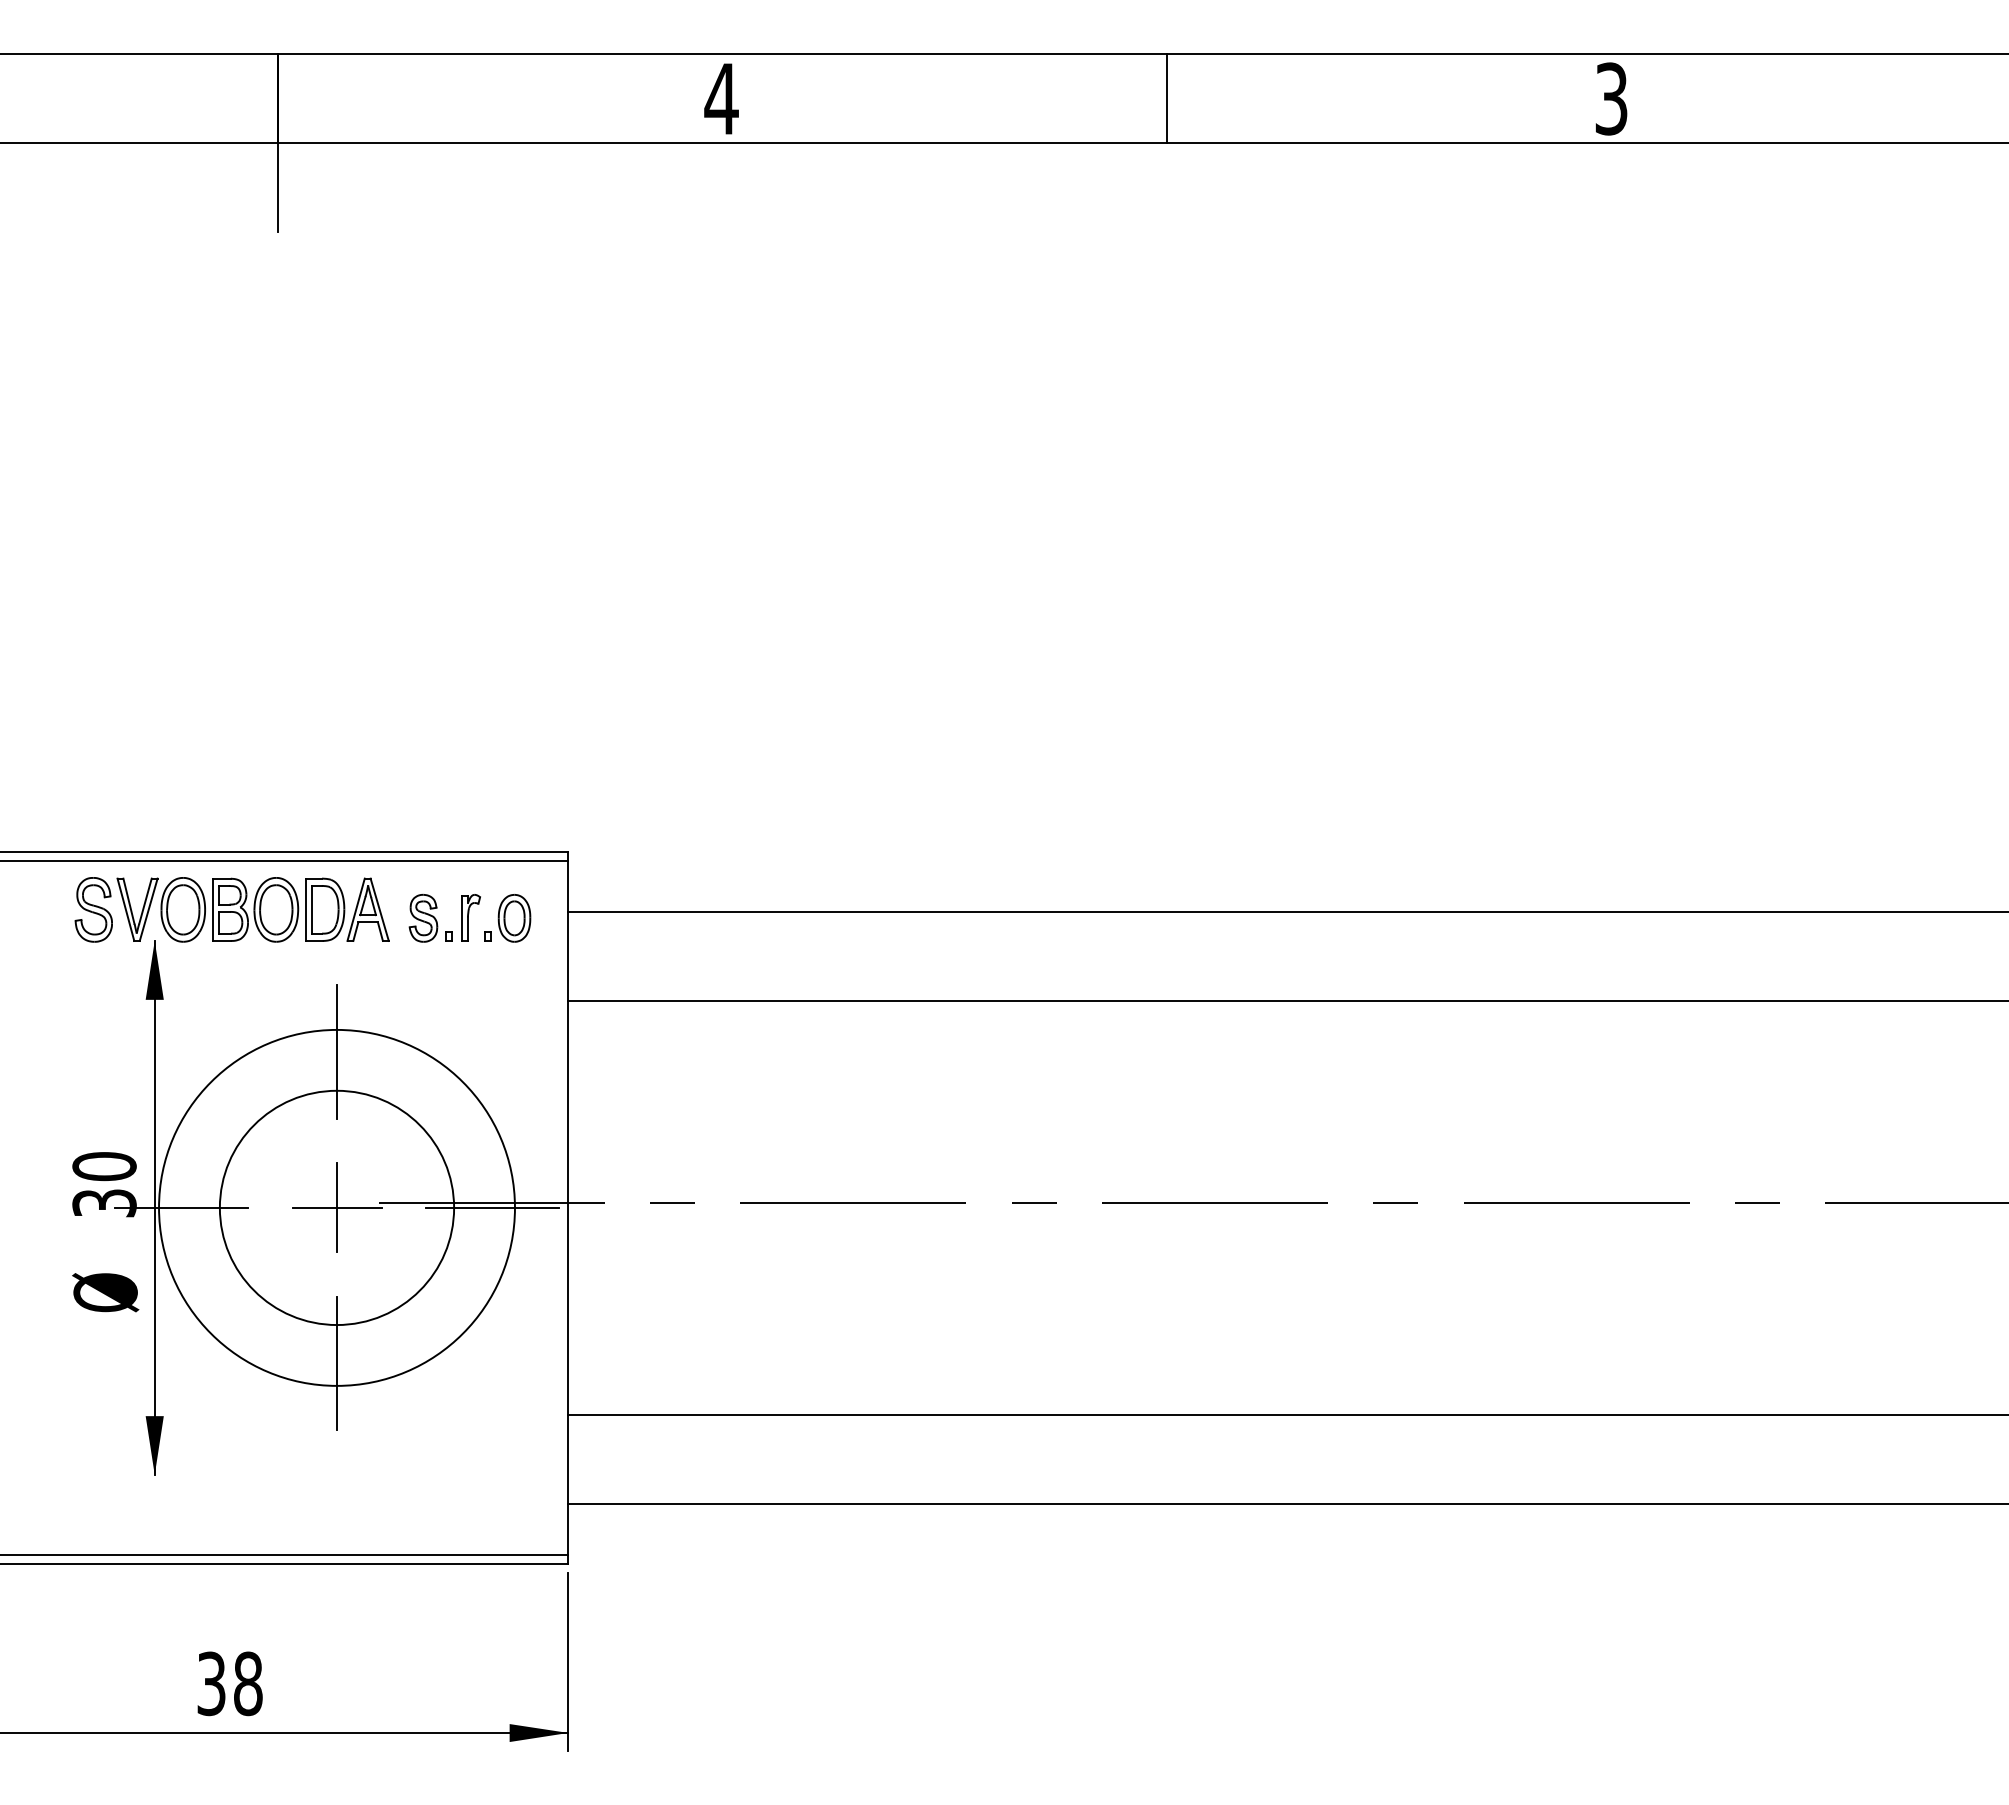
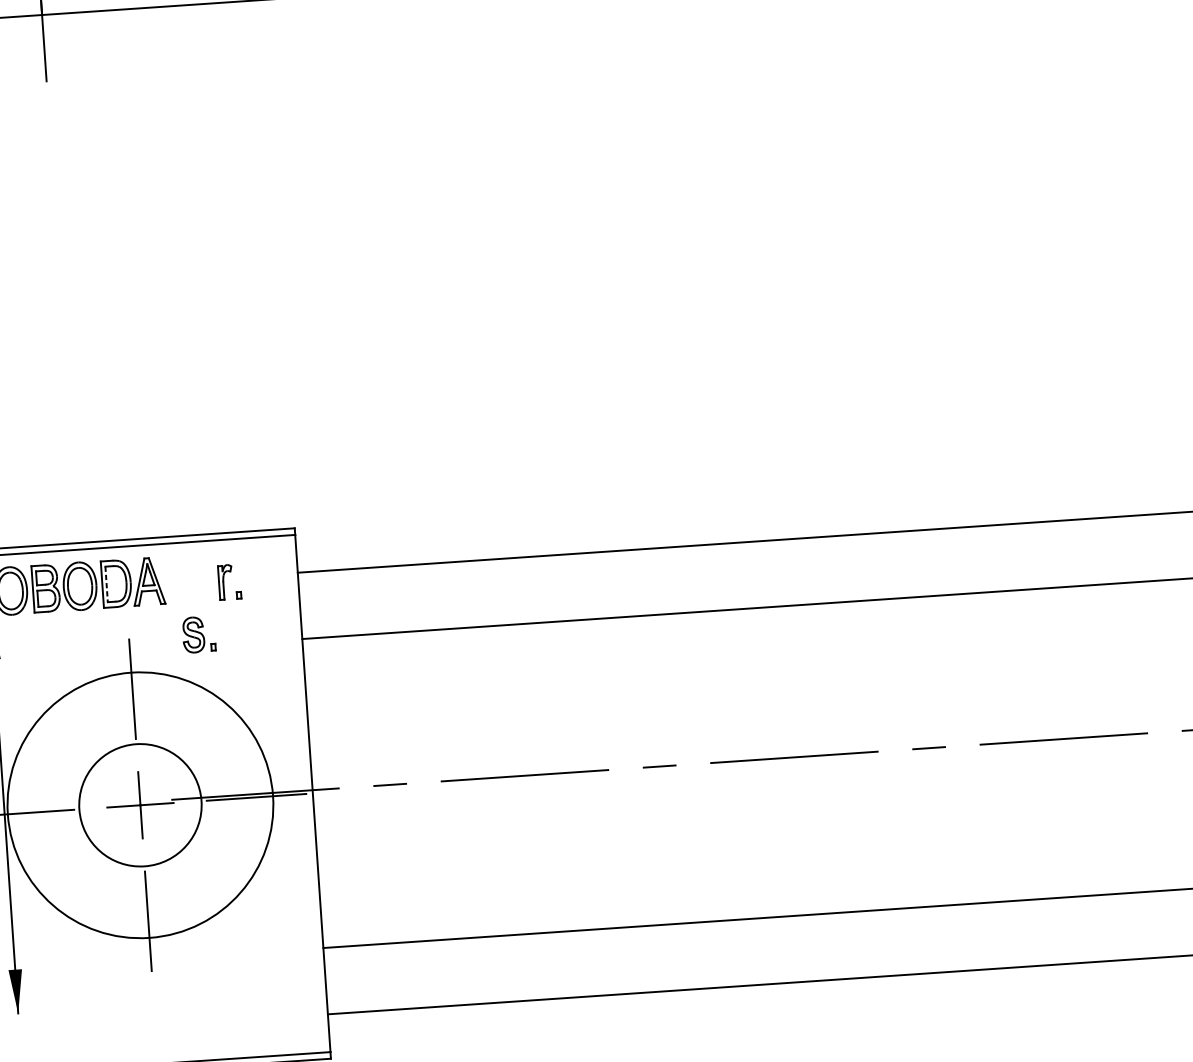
line: (311, 909) -> (106, 584), solid -> dashed
part: (430, 918) -> (198, 634), moved
part: (514, 918) -> (258, 580), removed
circle: (336, 1207) -> (140, 805), size x0.7

